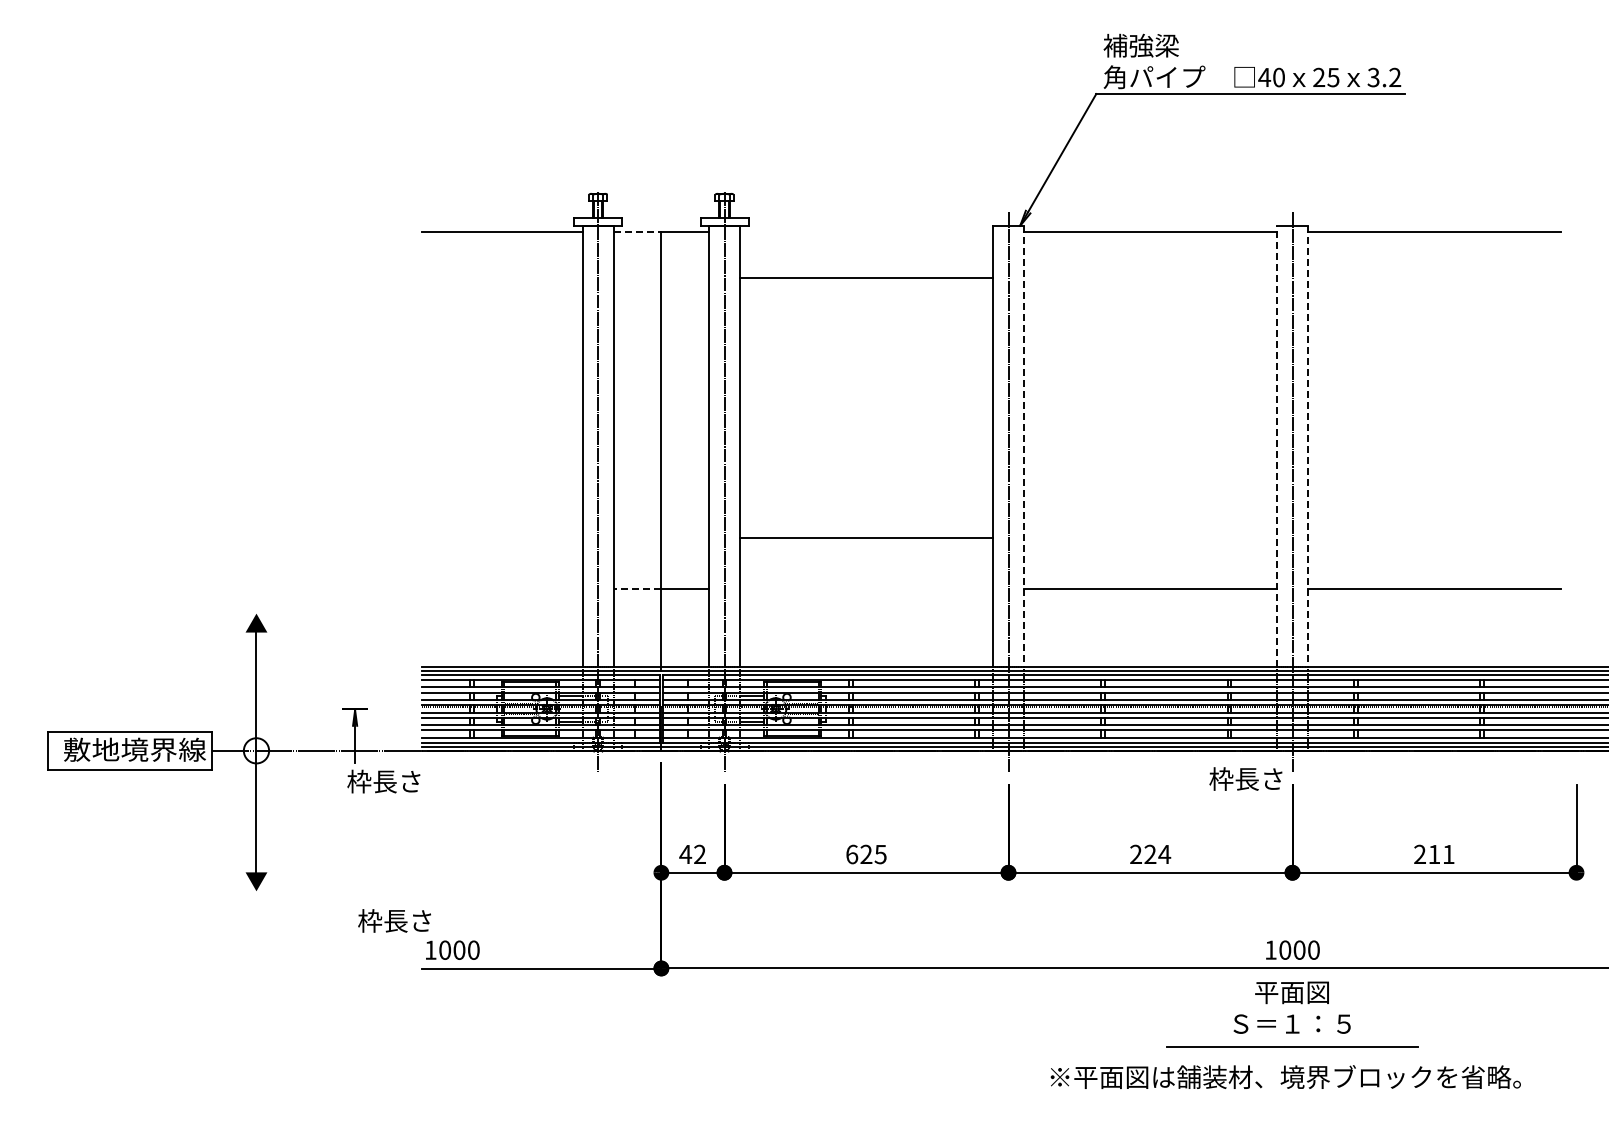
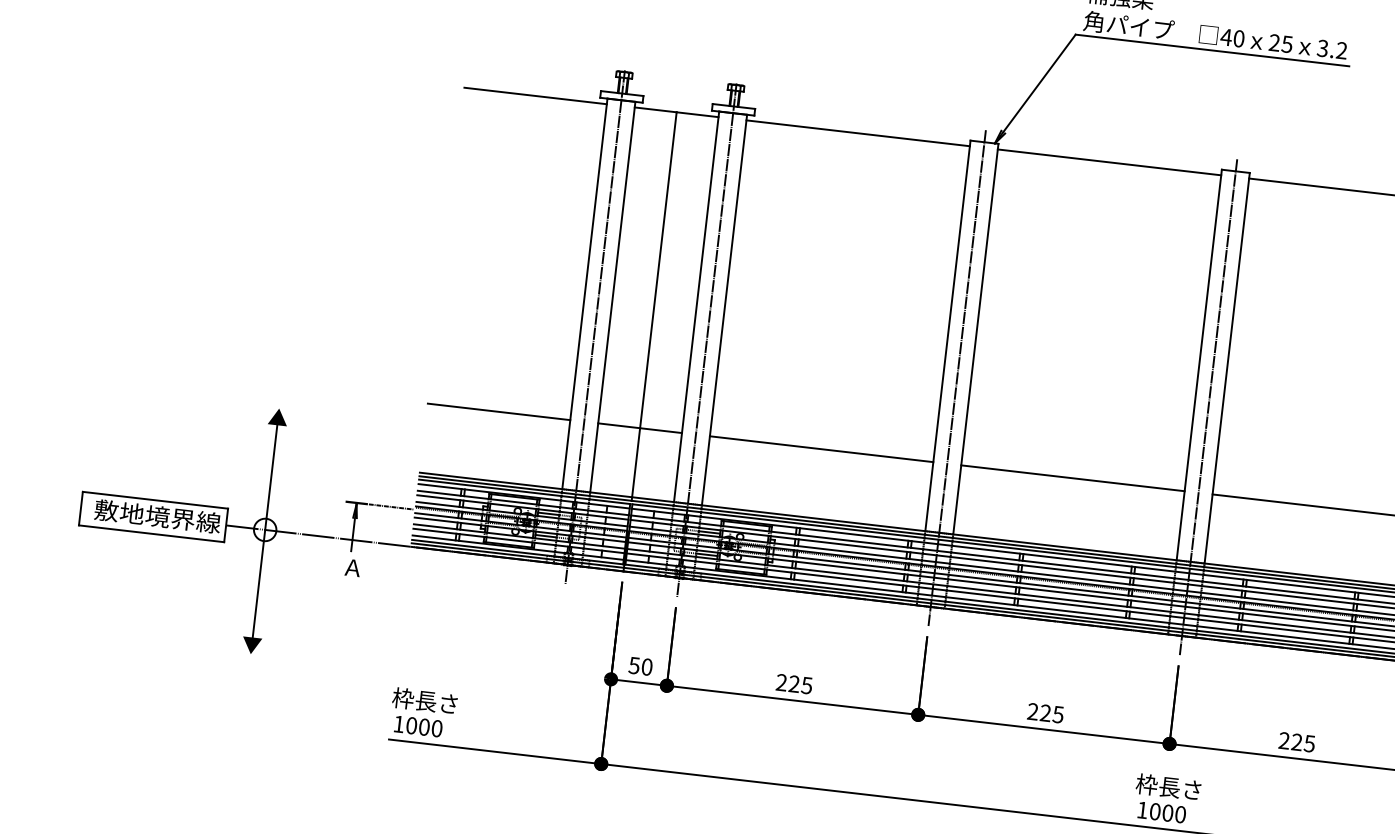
line: (637, 232) -> (655, 110), dashed -> solid
line: (866, 278) -> (858, 133), moved
line: (1024, 446) -> (976, 339), dashed -> solid
line: (1276, 446) -> (1199, 365), dashed -> solid
line: (1308, 446) -> (1227, 368), dashed -> solid
line: (866, 538) -> (821, 449), moved
line: (501, 589) -> (498, 412), added
line: (637, 589) -> (618, 426), dashed -> solid
line: (393, 708) -> (390, 506), added
text: (1245, 778) -> (1168, 786), moved
text: (383, 781) -> (374, 570), 枠長さ -> Ａ
text: (692, 854) -> (640, 666), 42 -> 50
text: (852, 854) -> (782, 682), 625 -> 225
text: (1164, 854) -> (1058, 714), 224 -> 225
text: (1441, 854) -> (1303, 743), 211 -> 225
text: (394, 920) -> (424, 700), moved

